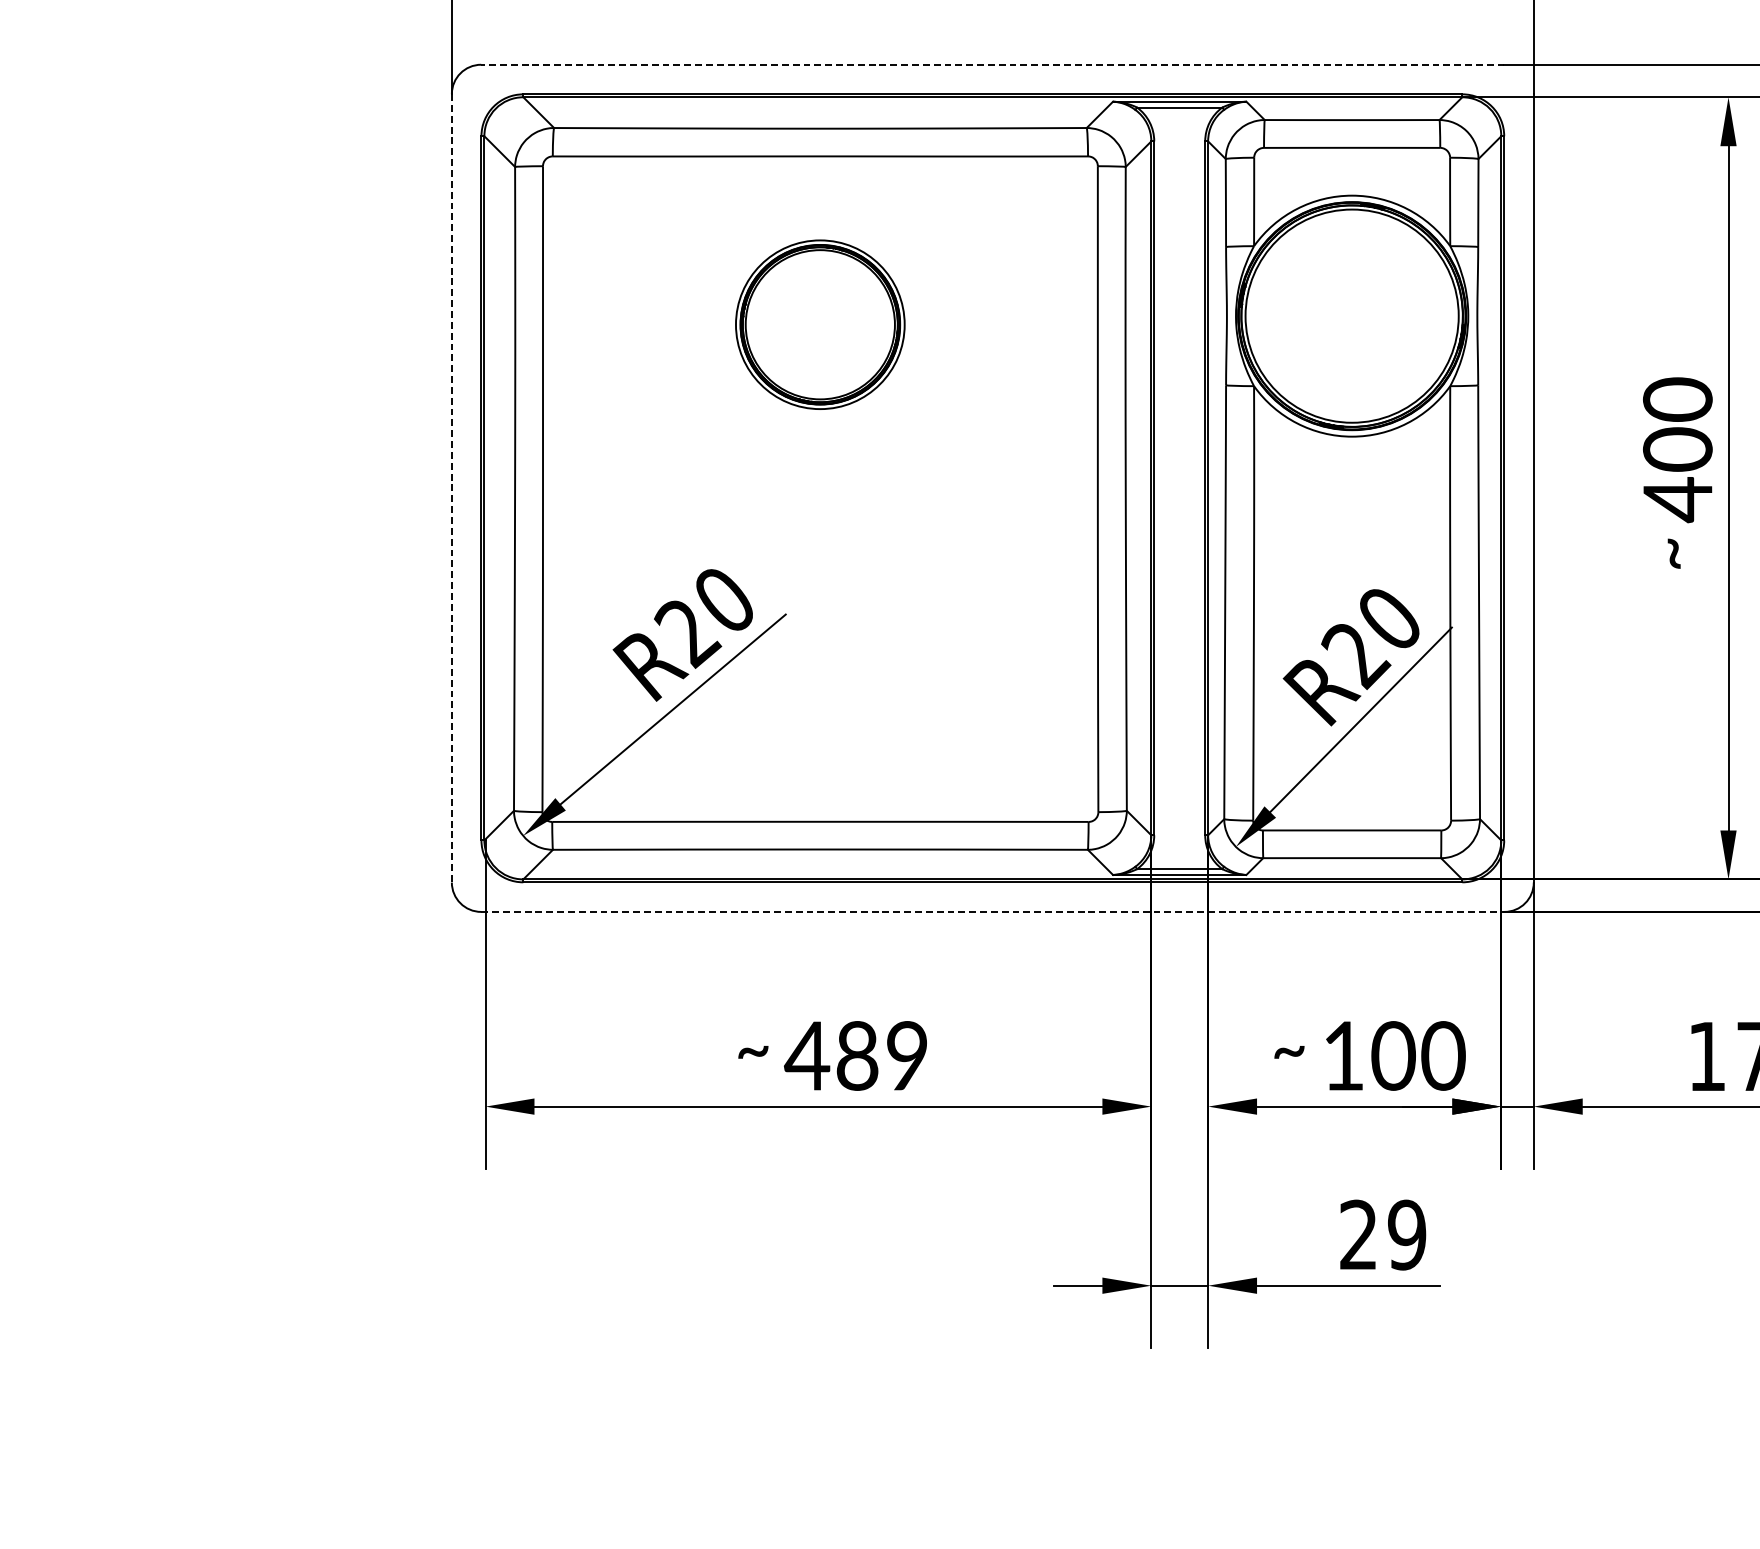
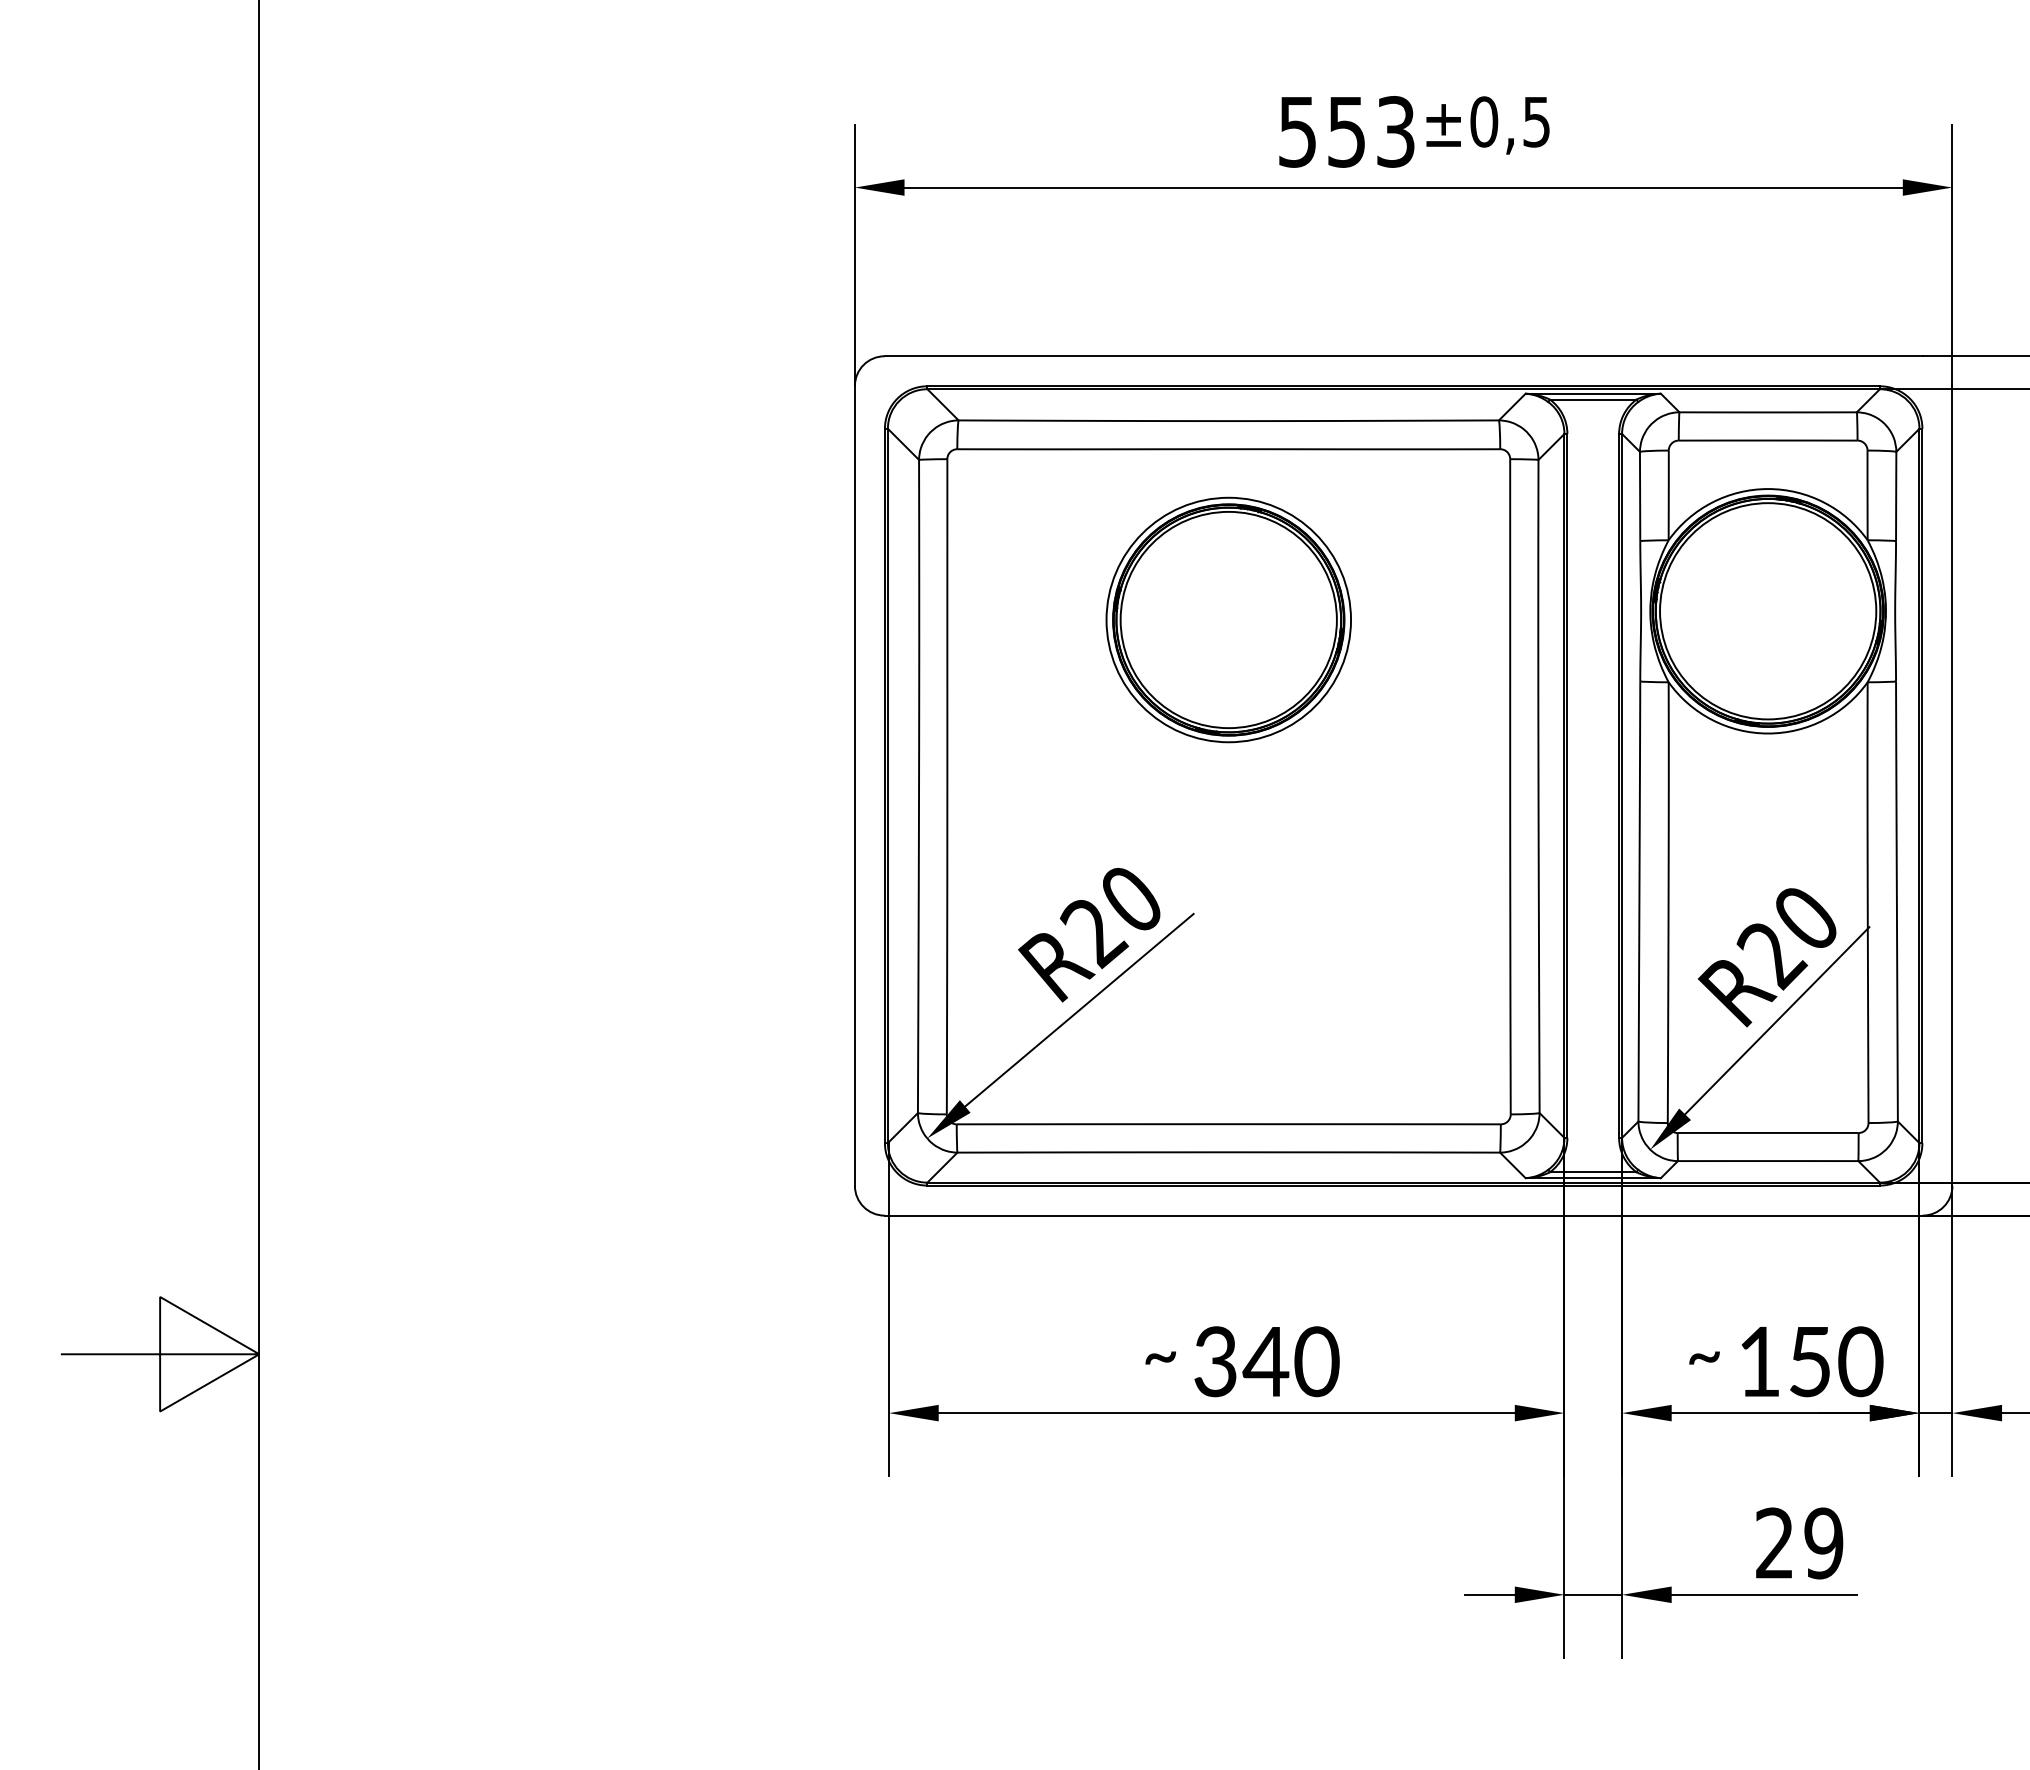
line: (992, 65) -> (1403, 356), dashed -> solid
part: (820, 324) -> (1228, 619), size x1.43
line: (451, 487) -> (854, 785), dashed -> solid
line: (992, 911) -> (1403, 1215), dashed -> solid
text: (856, 1055) -> (1265, 1361), 489 -> 340
text: (1392, 1055) -> (1809, 1361), 100 -> 150

